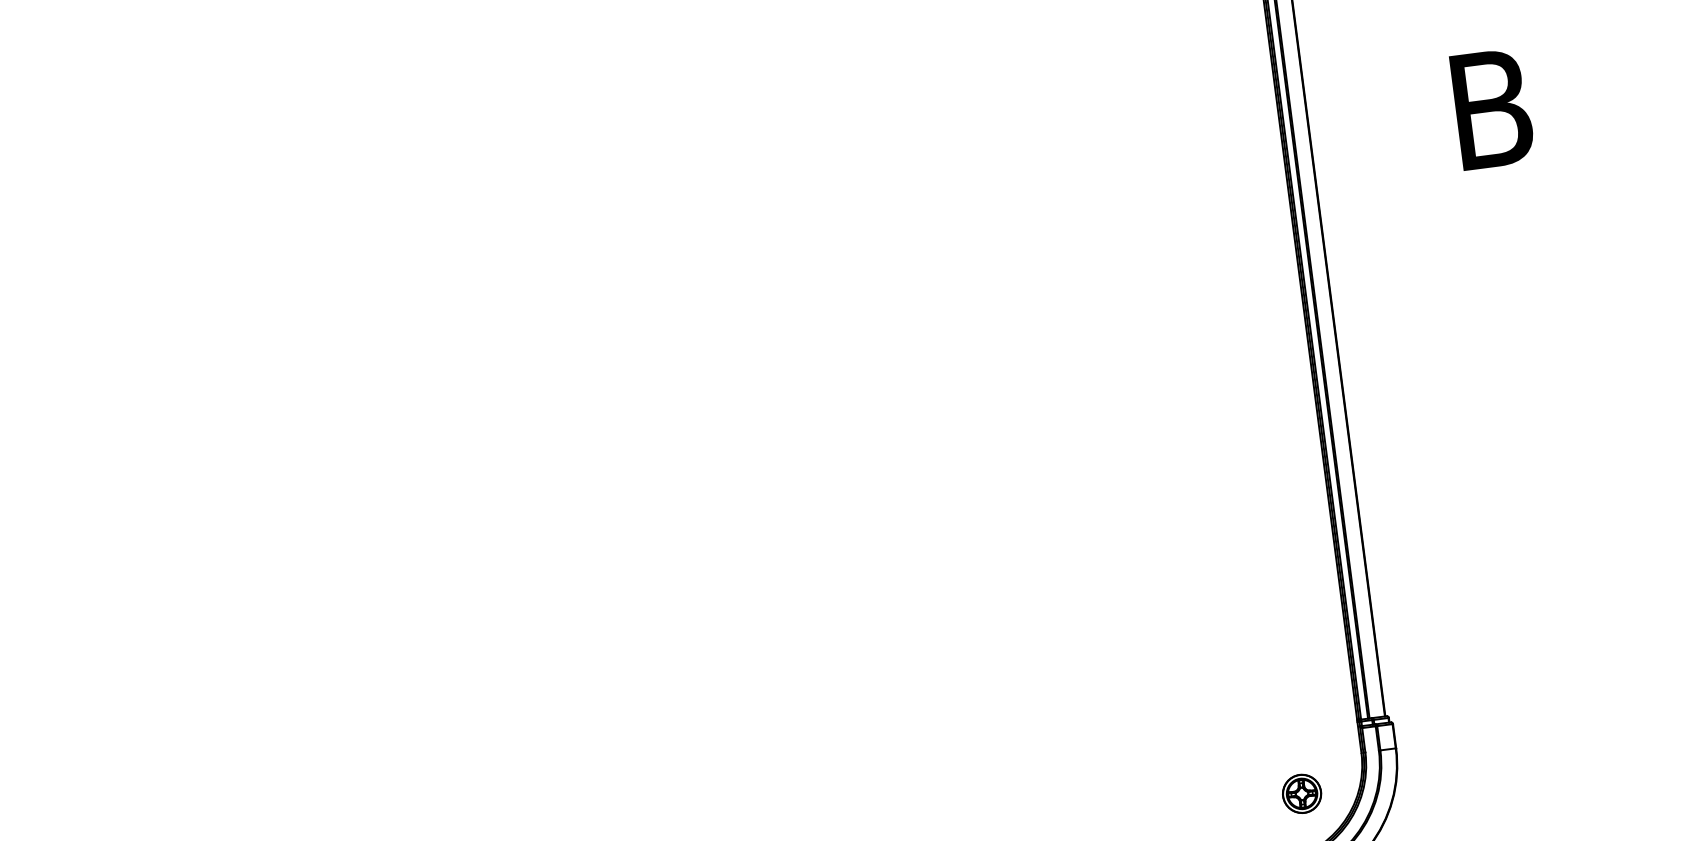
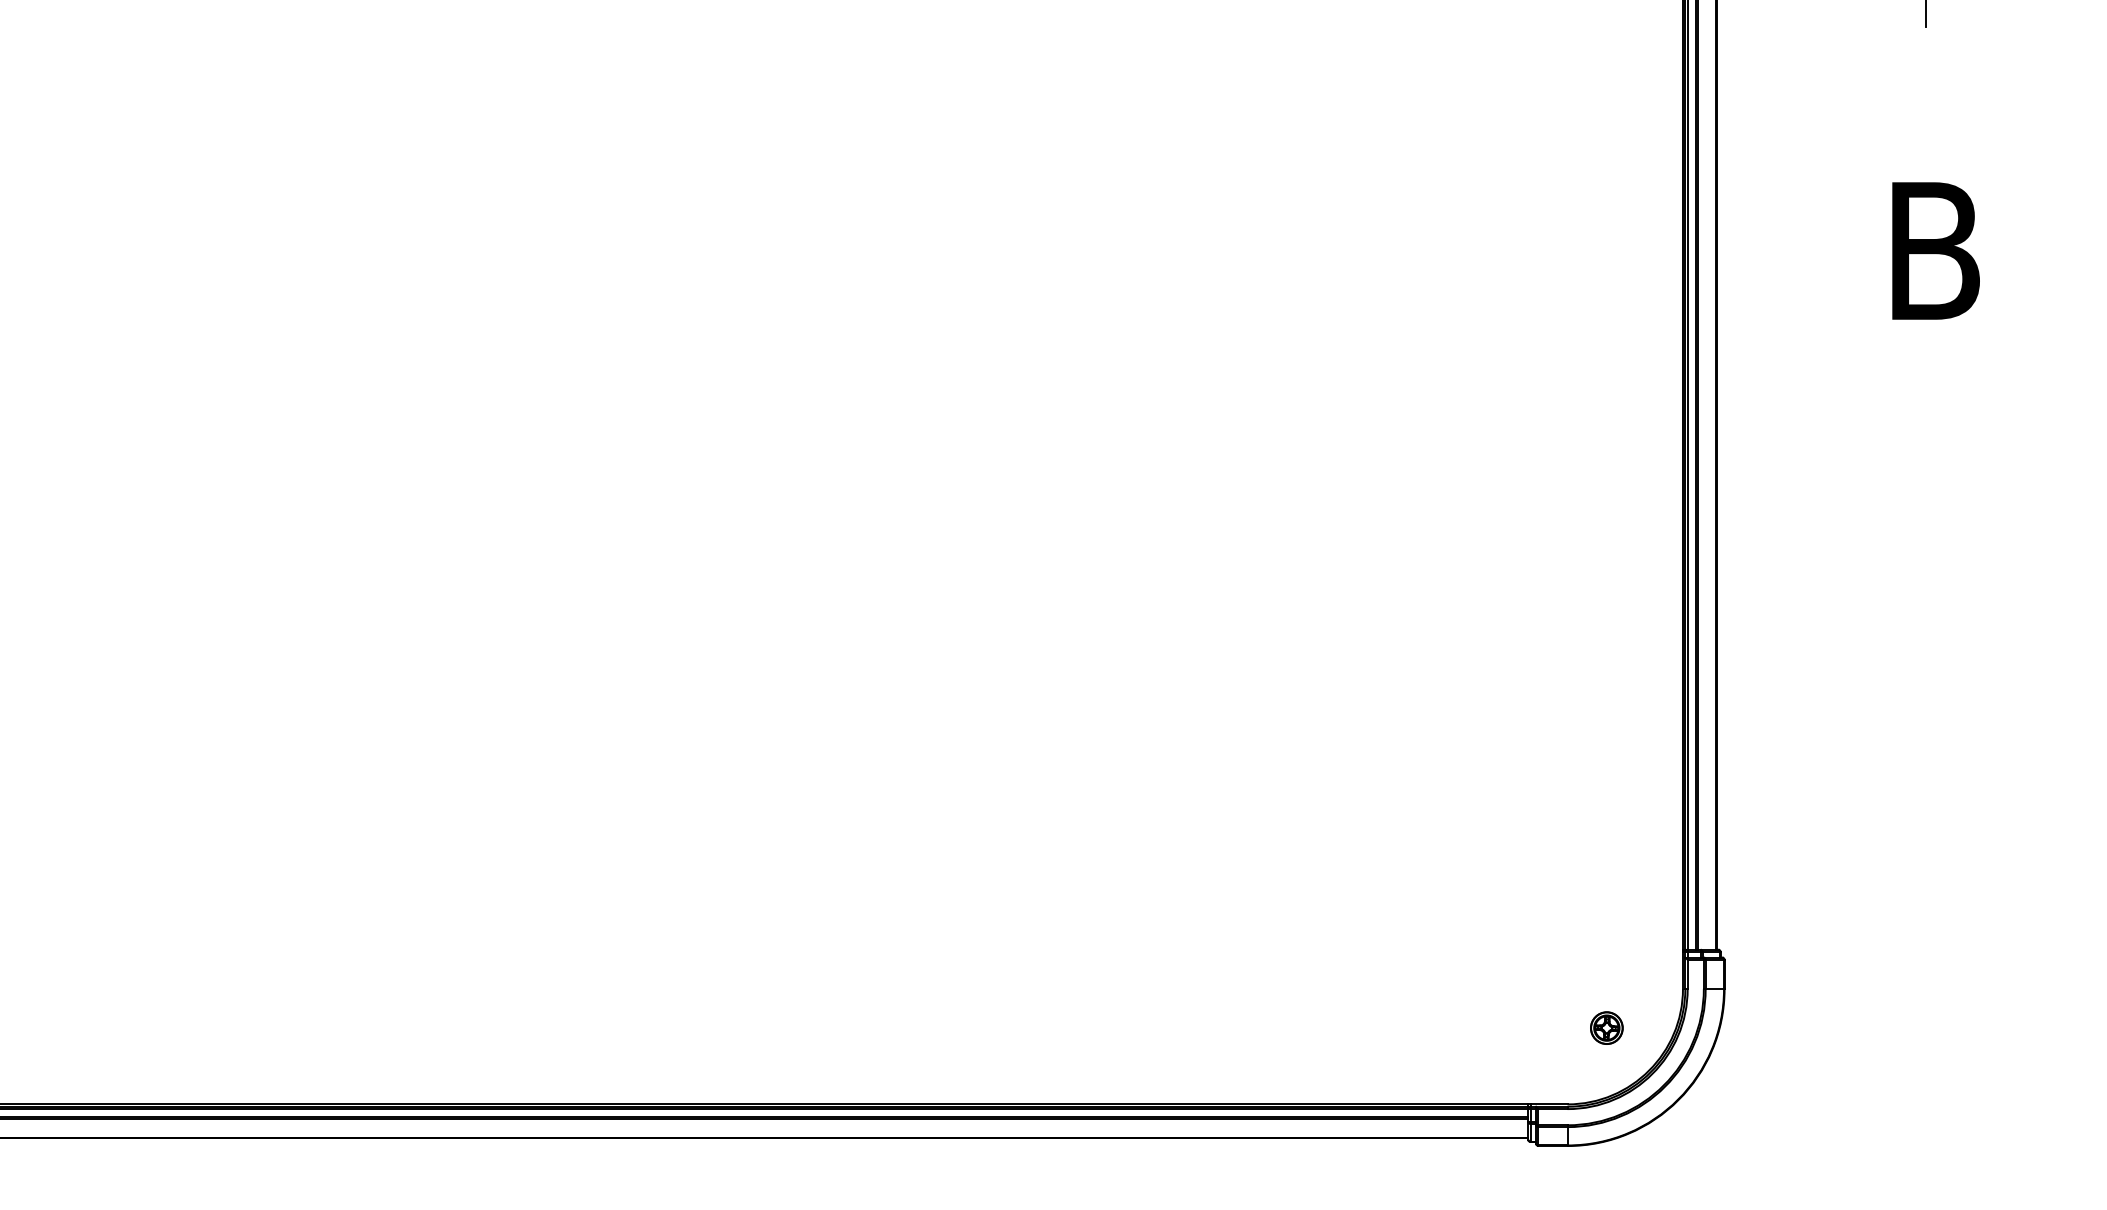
part: (1301, 793) -> (1606, 1027), size x0.7

